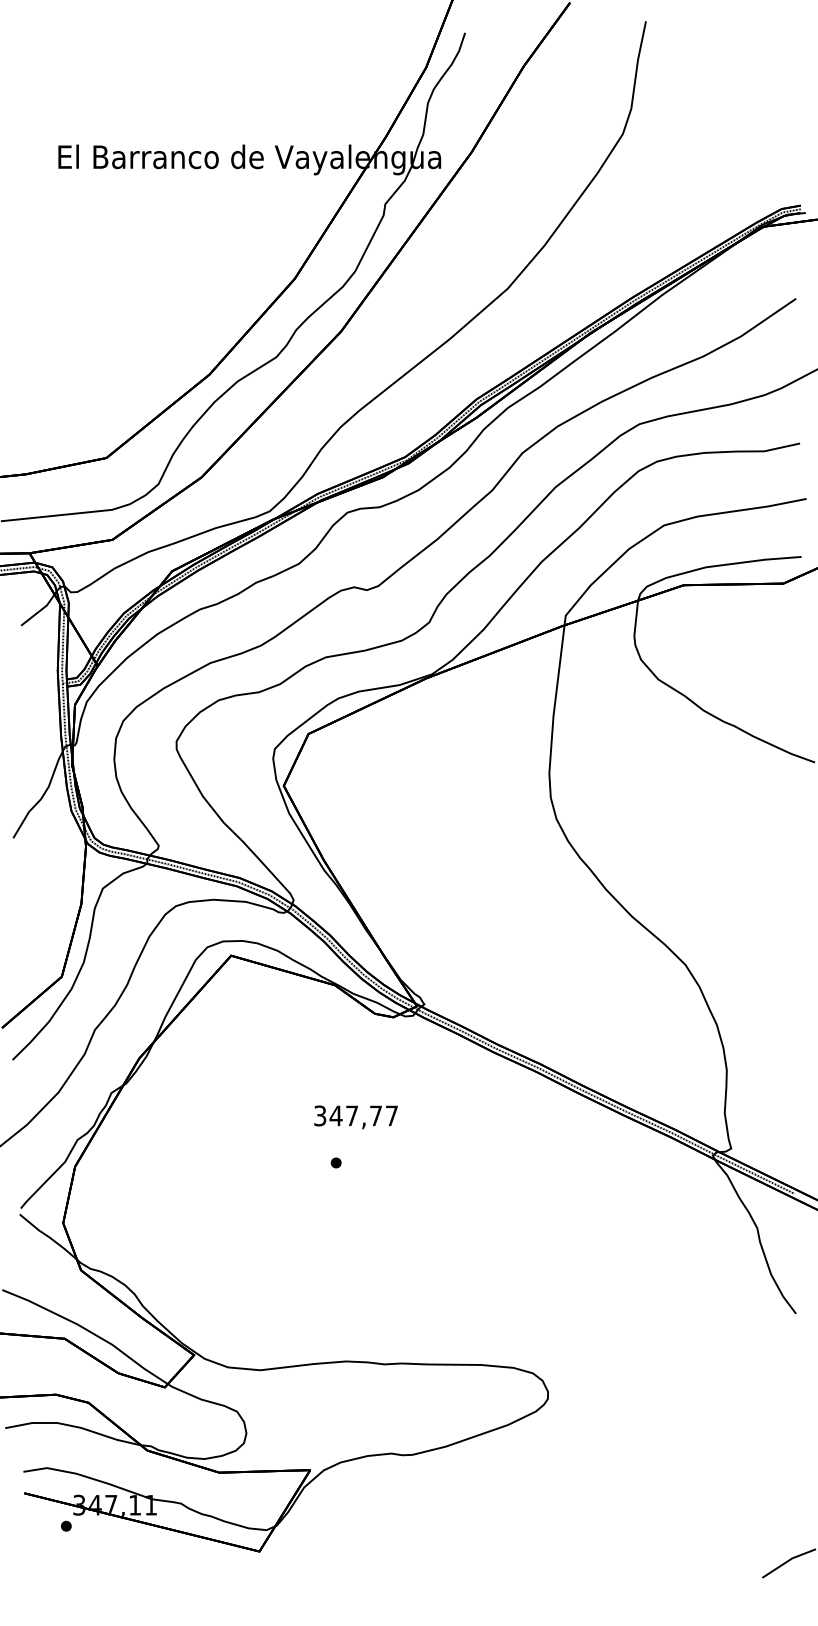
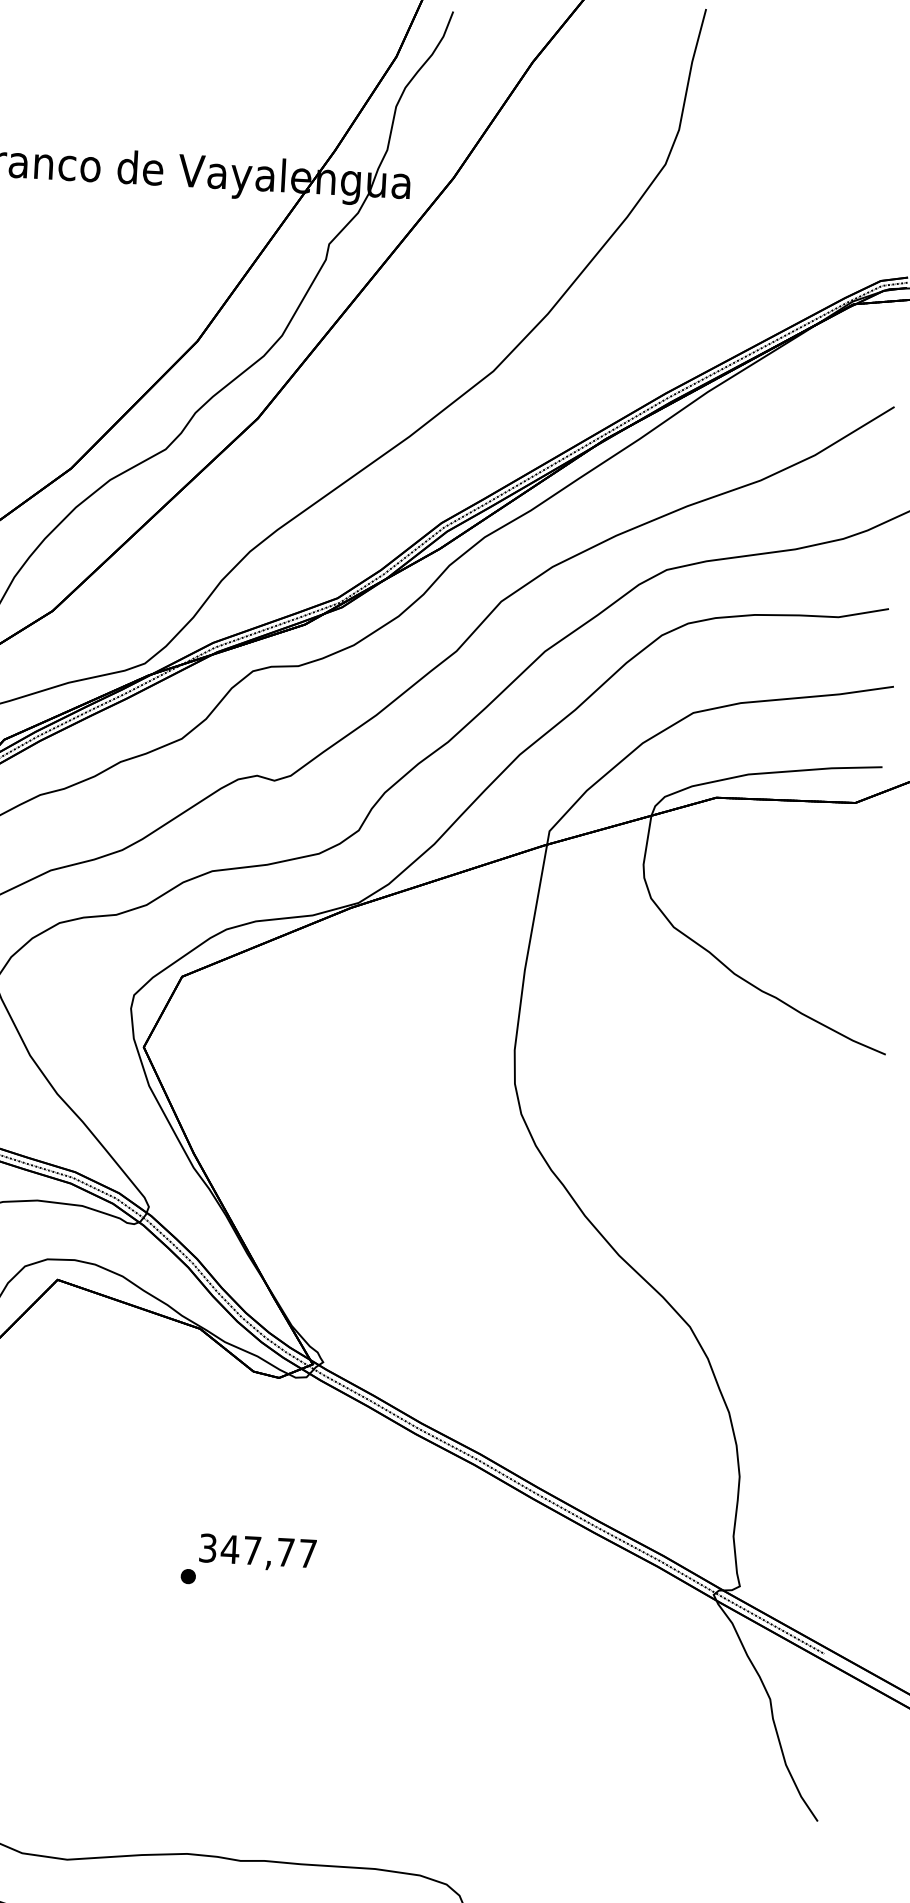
text: (355, 1117) -> (257, 1553), moved

